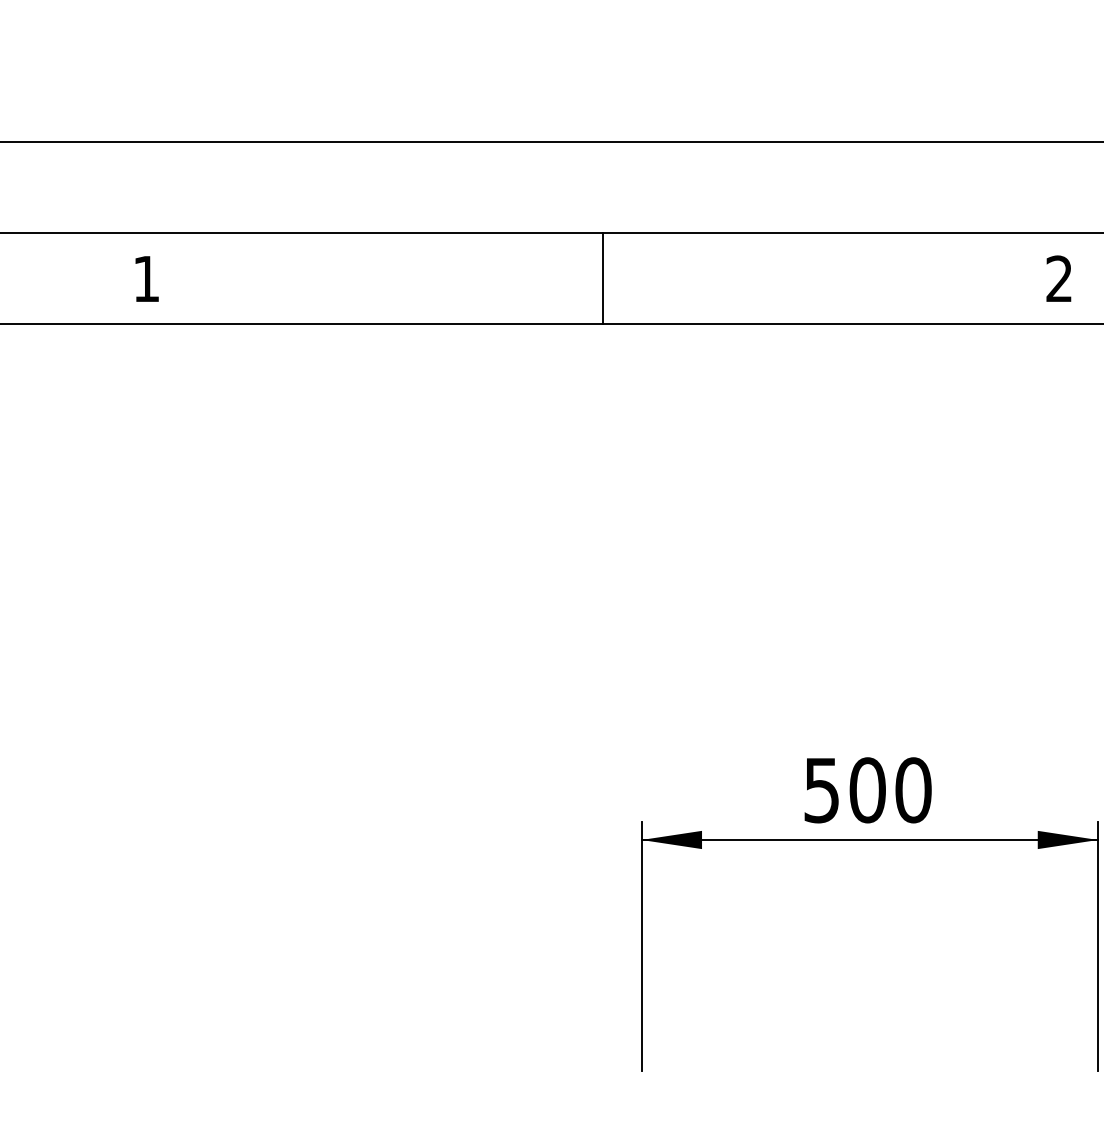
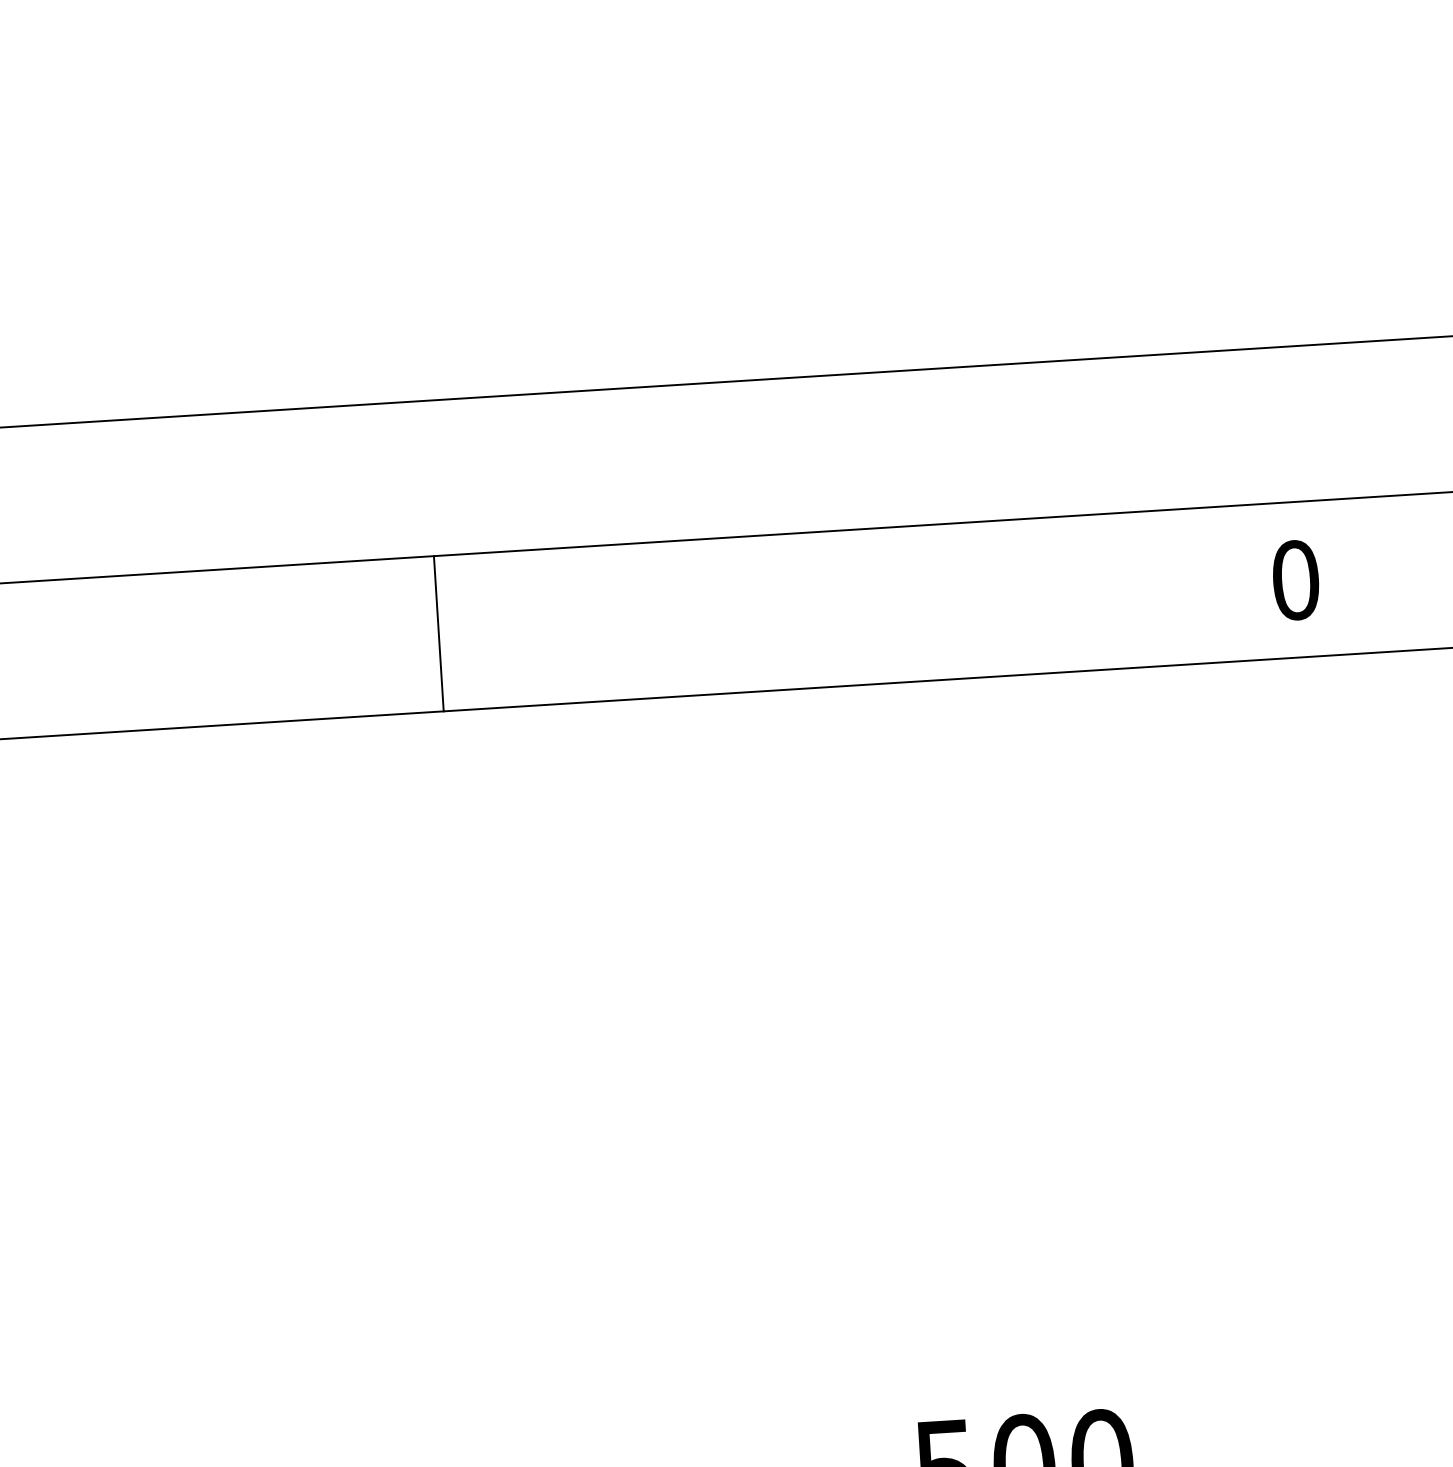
line: (603, 278) -> (438, 633), moved
text: (1059, 278) -> (1295, 579), 2 -> 0

